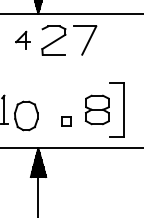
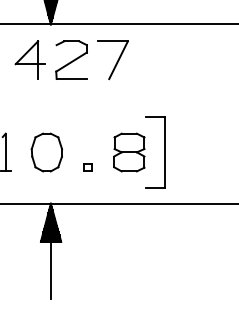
part: (22, 39) -> (29, 59), size x1.67
part: (26, 115) -> (46, 152), moved
part: (65, 121) -> (87, 167), size x0.62

